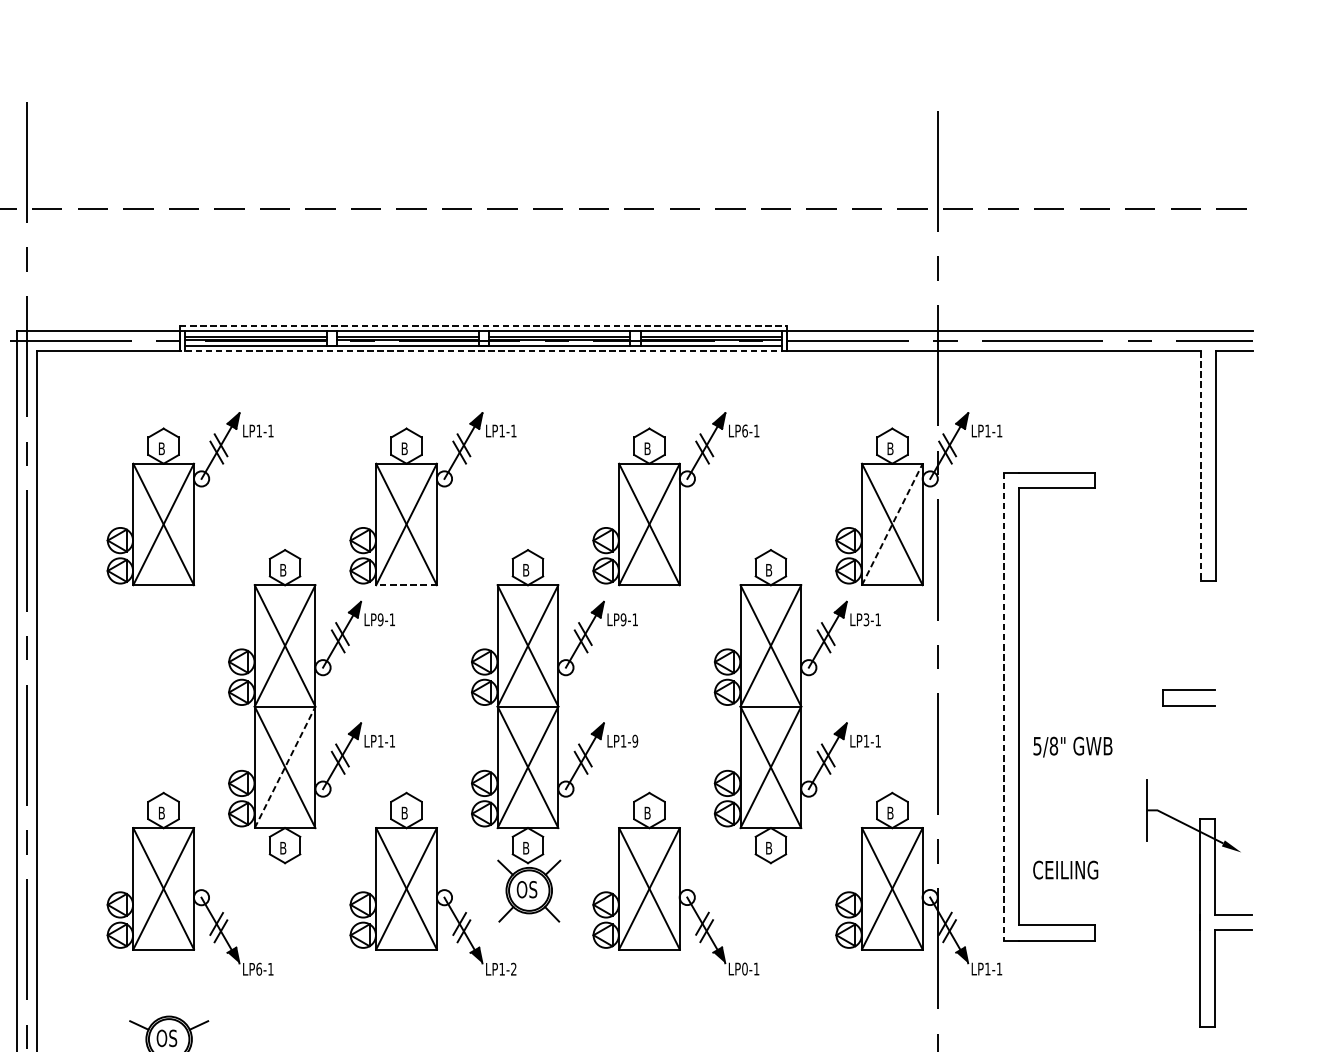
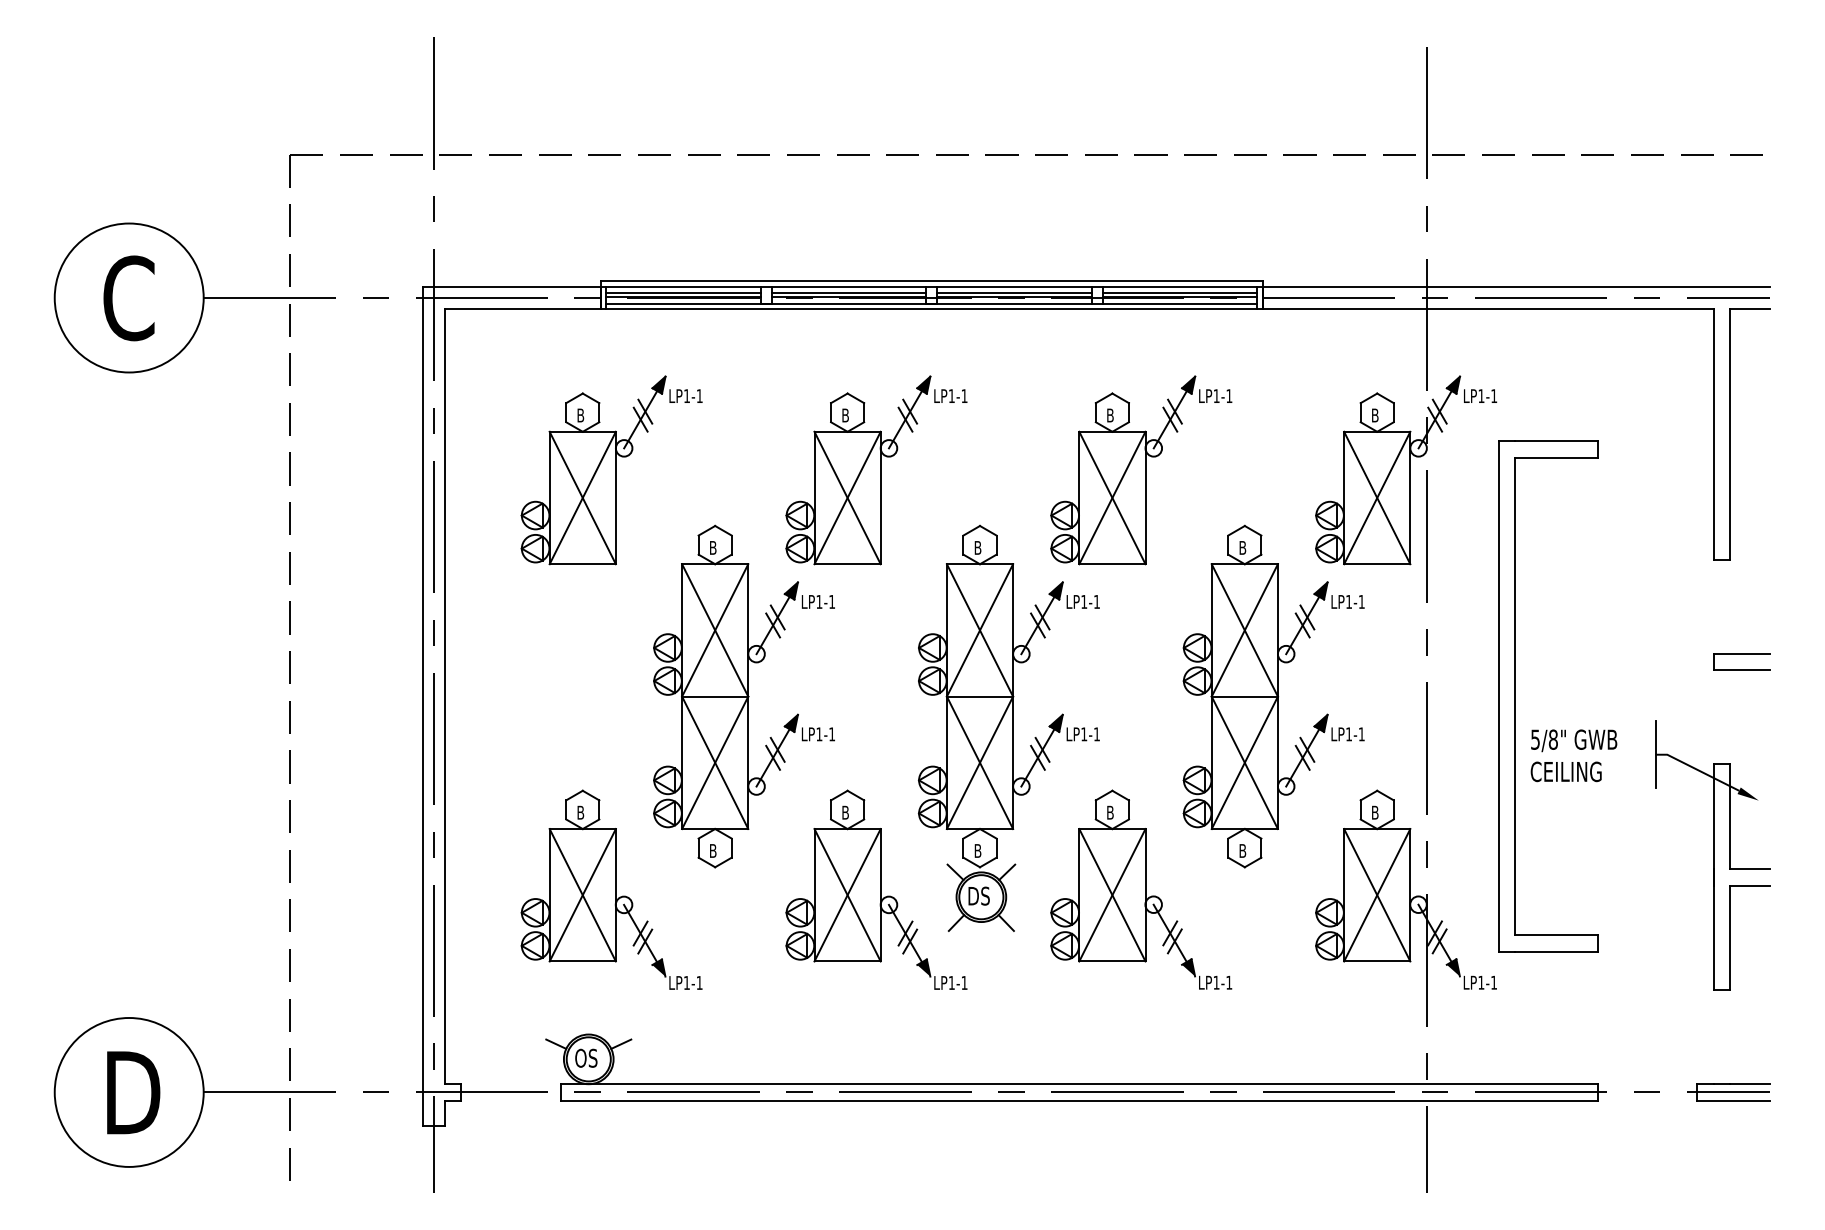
line: (484, 325) -> (932, 281), dashed -> solid
line: (483, 351) -> (931, 309), dashed -> solid
text: (744, 431) -> (1216, 396), LP6-1 -> LP1-1
line: (1200, 466) -> (1713, 434), dashed -> solid
line: (892, 524) -> (1377, 497), dashed -> solid
line: (406, 585) -> (847, 564), dashed -> solid
text: (380, 619) -> (819, 601), LP9-1 -> LP1-1
text: (623, 619) -> (1084, 601), LP9-1 -> LP1-1
text: (866, 619) -> (1349, 601), LP3-1 -> LP1-1
part: (1188, 690) -> (1741, 654), moved
line: (1003, 707) -> (1498, 697), dashed -> solid
text: (634, 741) -> (1096, 734), LP1-9 -> LP1-1
line: (285, 767) -> (715, 762), dashed -> solid
text: (1065, 869) -> (1565, 771), moved
text: (526, 889) -> (978, 895), OS -> DS
part: (1198, 902) -> (1712, 855), moved
text: (258, 968) -> (686, 982), LP6-1 -> LP1-1
text: (513, 968) -> (964, 982), LP1-2 -> LP1-1
text: (744, 968) -> (1216, 982), LP0-1 -> LP1-1

